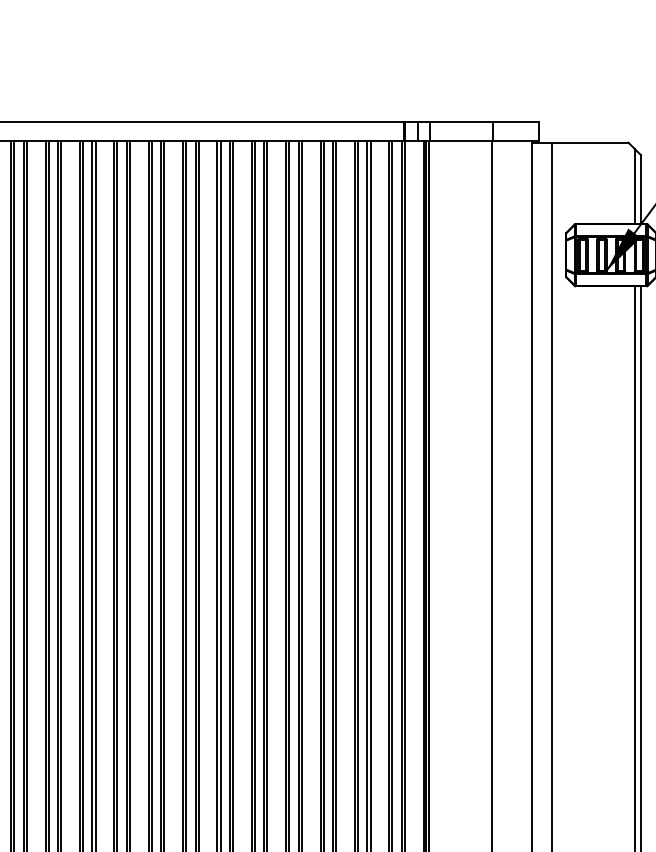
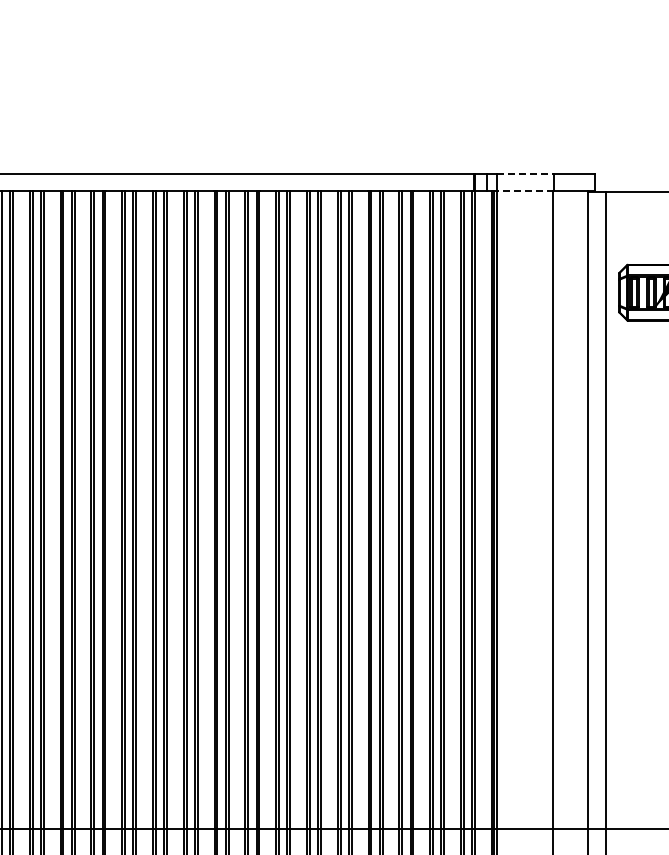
line: (461, 122) -> (525, 173), solid -> dashed
line: (461, 141) -> (525, 190), solid -> dashed

